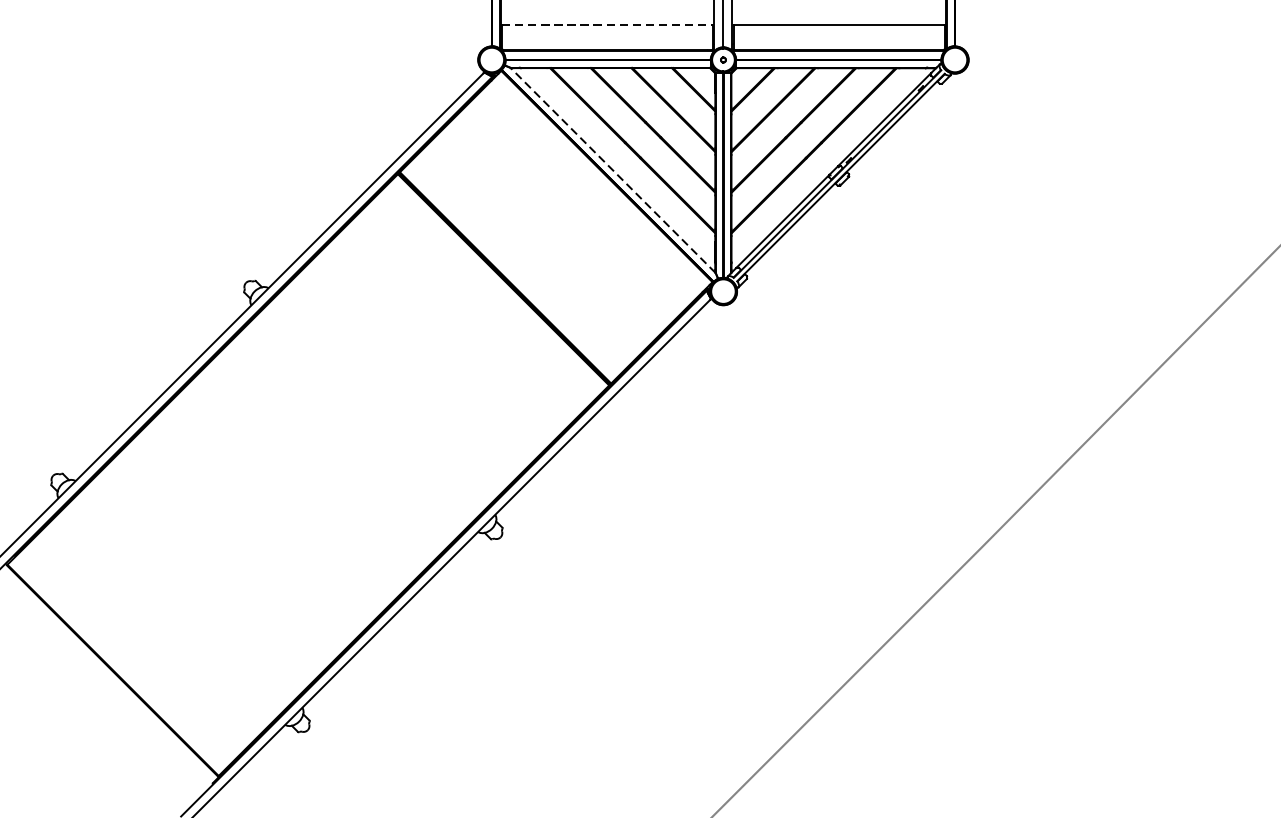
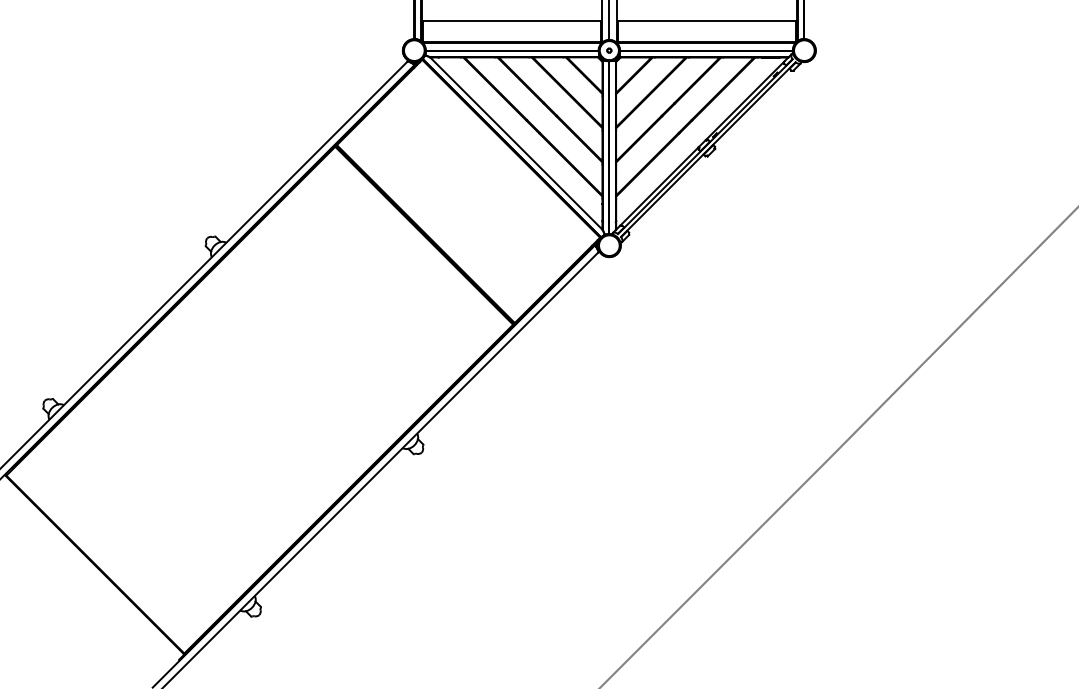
line: (607, 24) -> (511, 20), dashed -> solid
line: (613, 170) -> (516, 143), dashed -> solid

